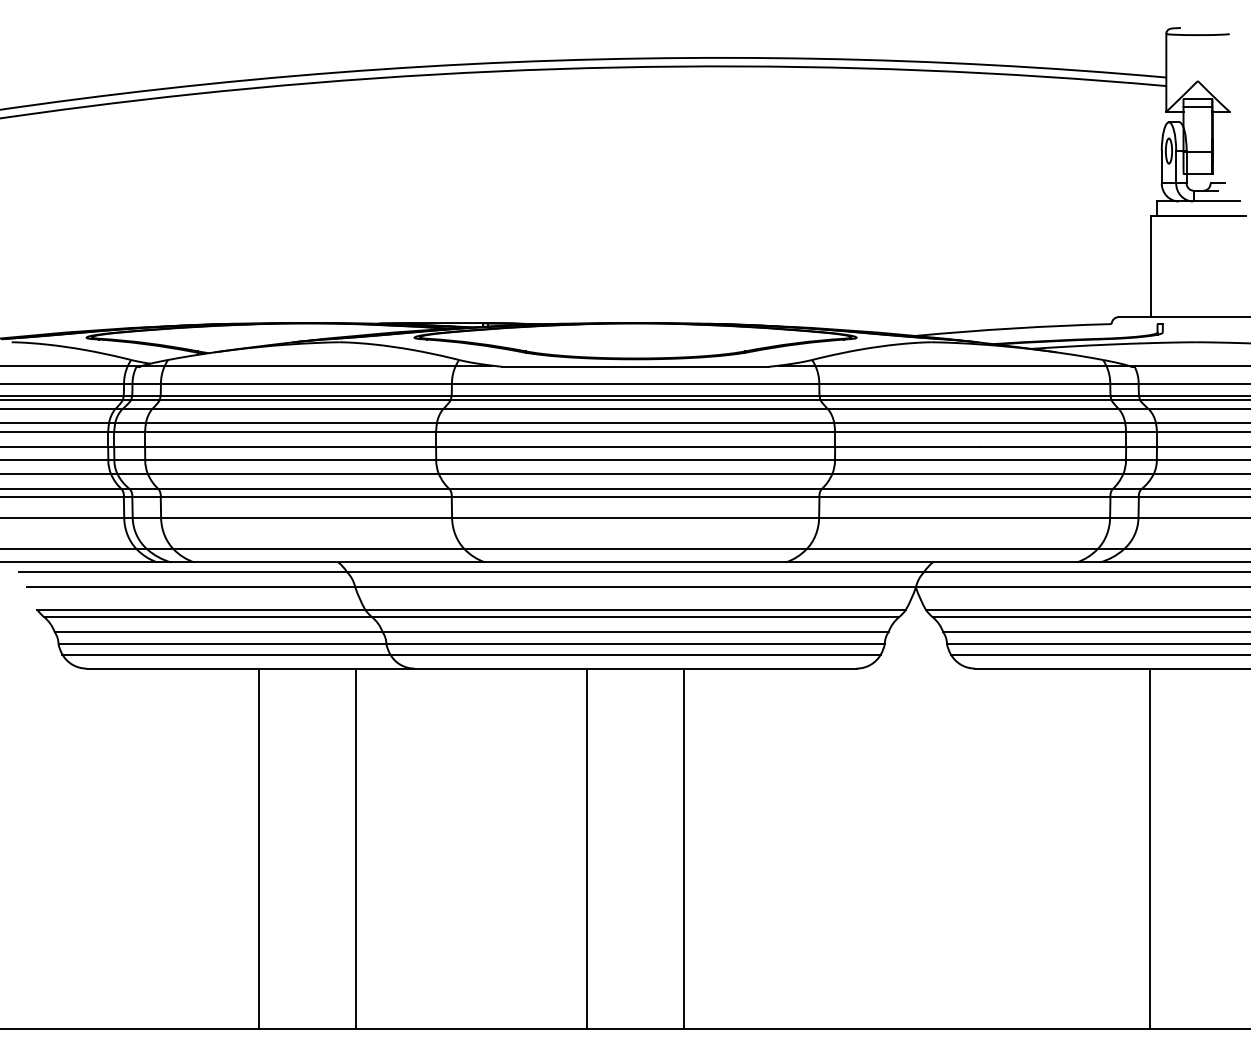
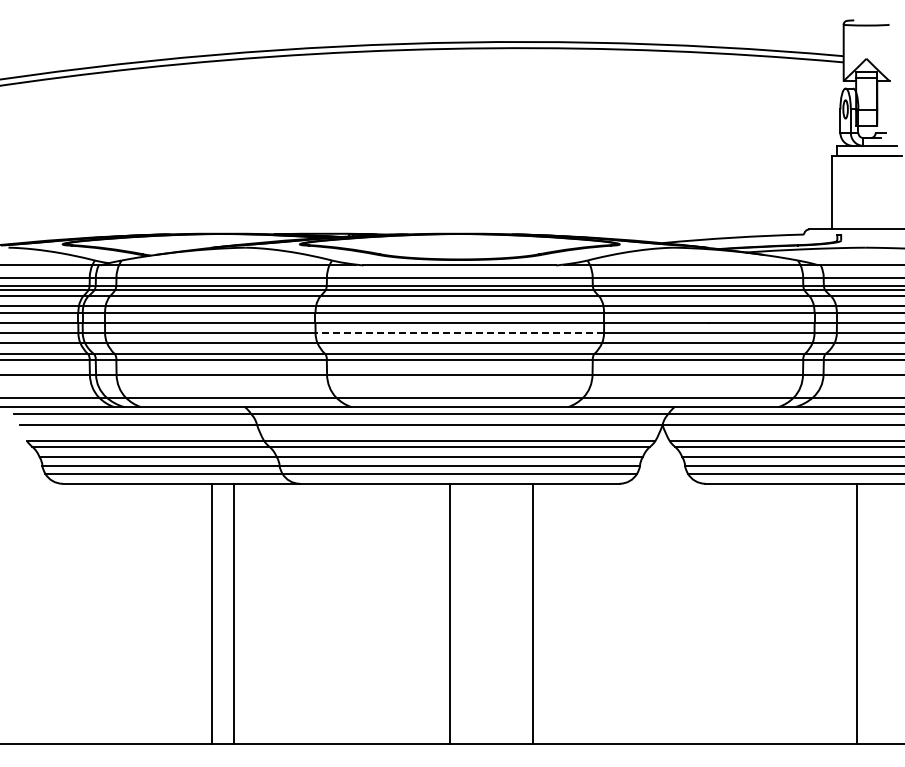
line: (635, 460) -> (459, 333), solid -> dashed
line: (259, 847) -> (211, 613), moved
line: (355, 847) -> (233, 613), moved
line: (586, 847) -> (449, 613), moved
line: (683, 847) -> (532, 613), moved
line: (1149, 847) -> (856, 613), moved

